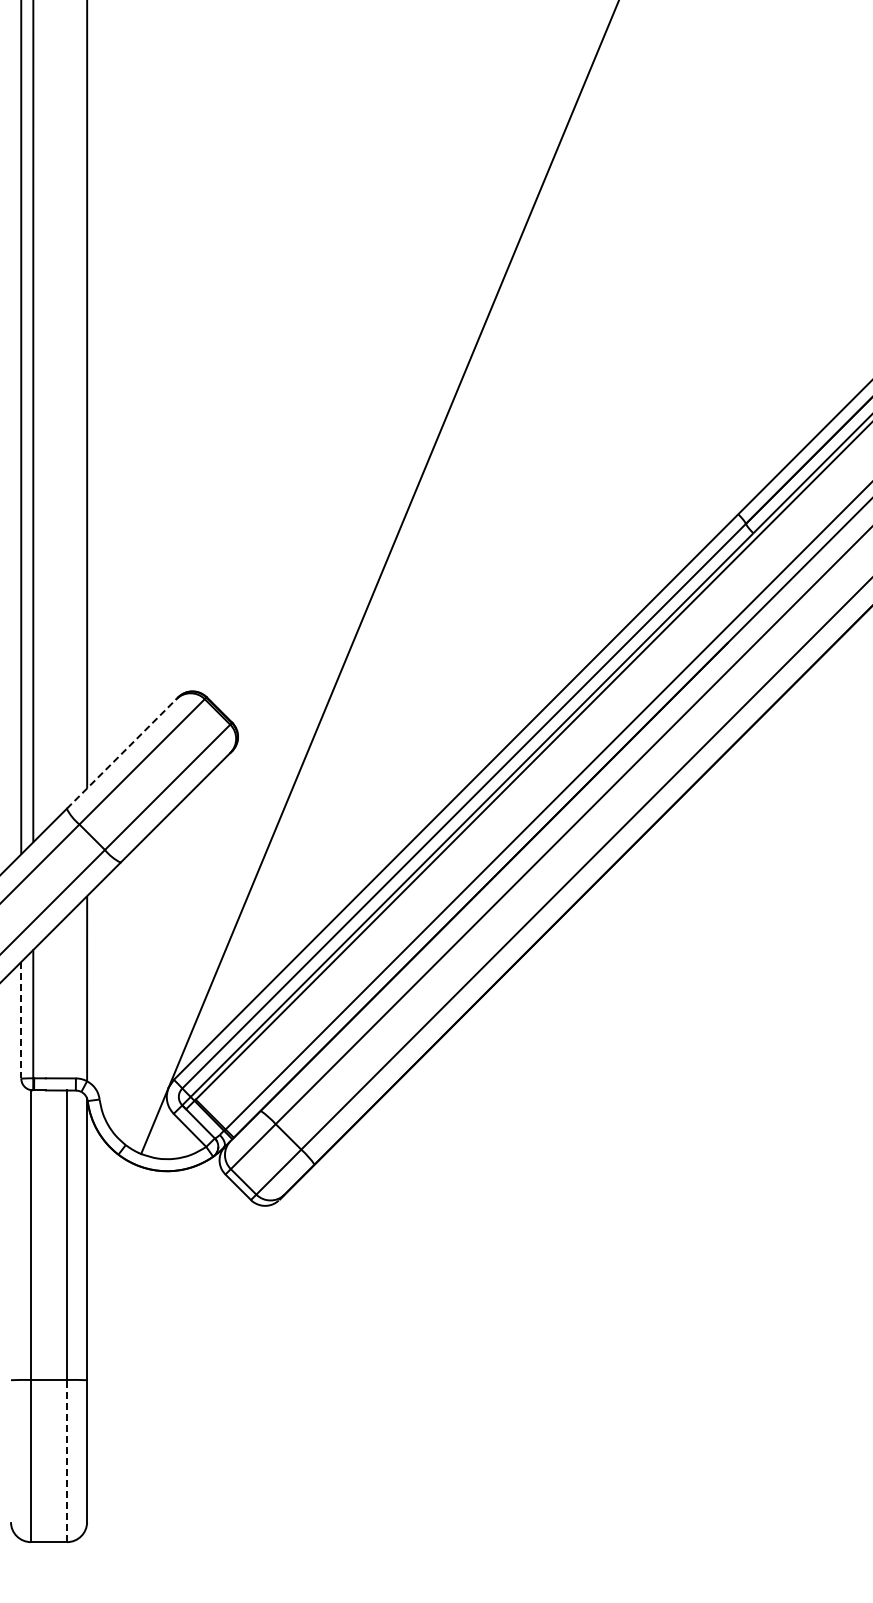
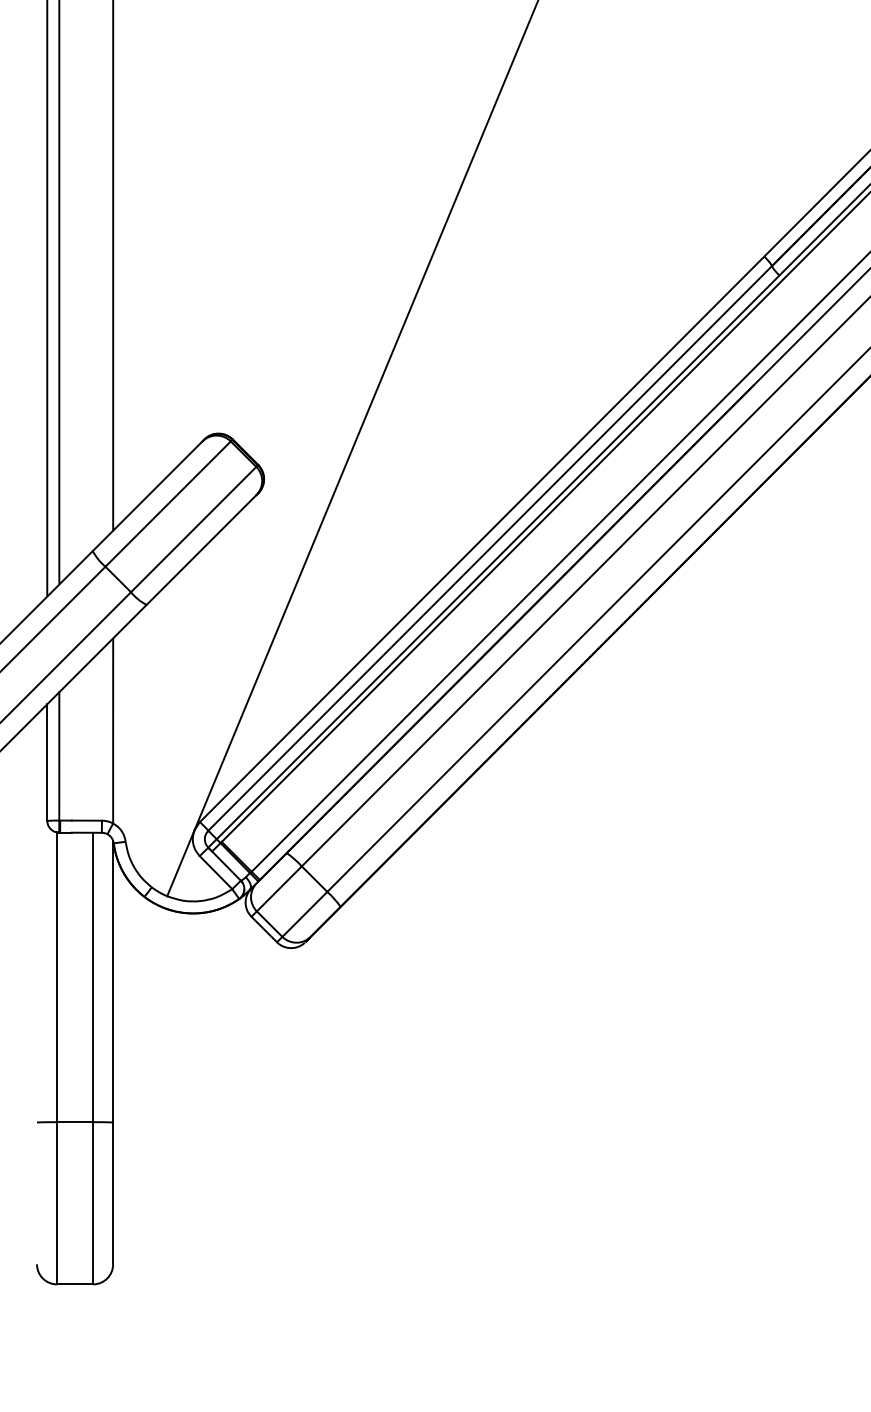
line: (121, 753) -> (147, 495), dashed -> solid
line: (21, 1020) -> (47, 762), dashed -> solid
line: (67, 1460) -> (93, 1202), dashed -> solid

